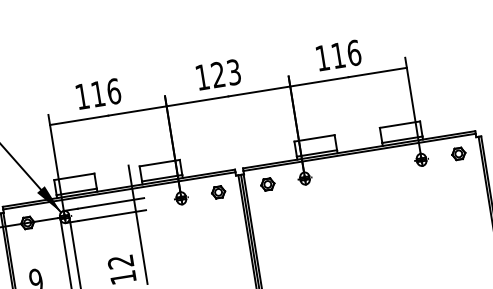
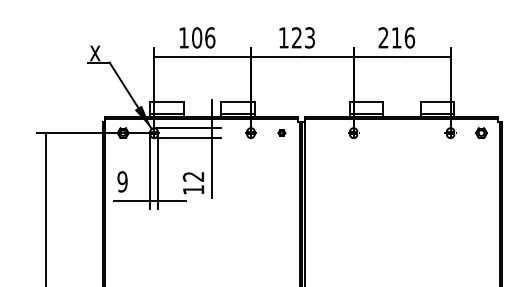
text: (322, 57) -> (383, 37), 116 -> 216
text: (98, 93) -> (197, 37), 116 -> 106
part: (267, 183) -> (322, 132), removed
part: (217, 191) -> (281, 132), size x0.6

